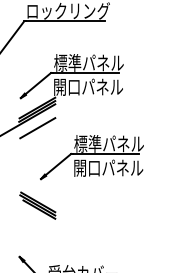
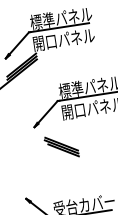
line: (37, 128) -> (24, 83), removed
part: (37, 205) -> (61, 146), moved

